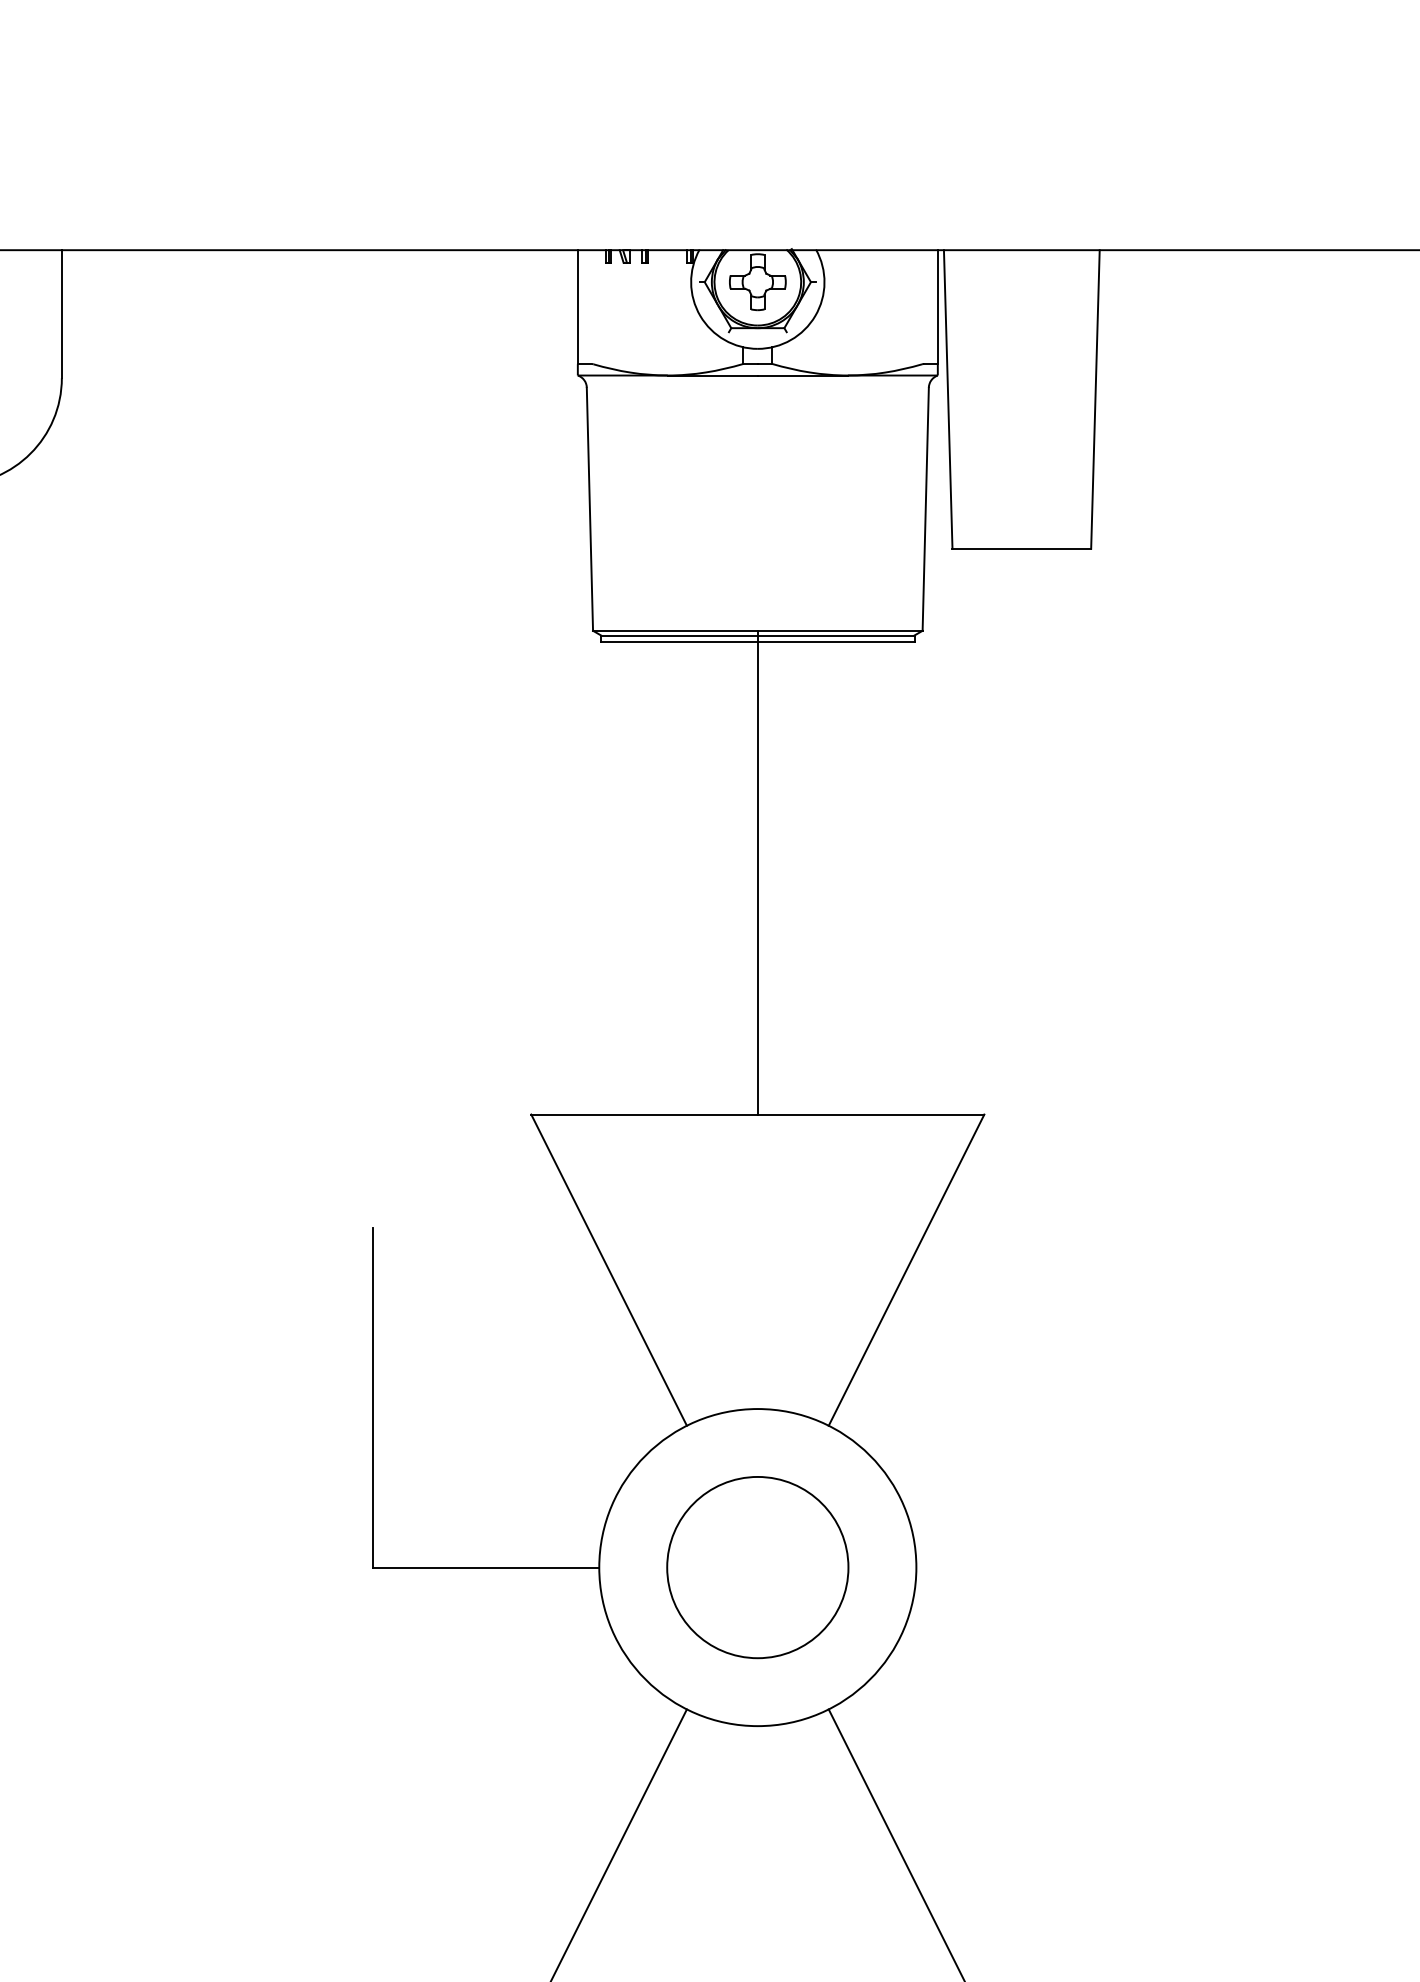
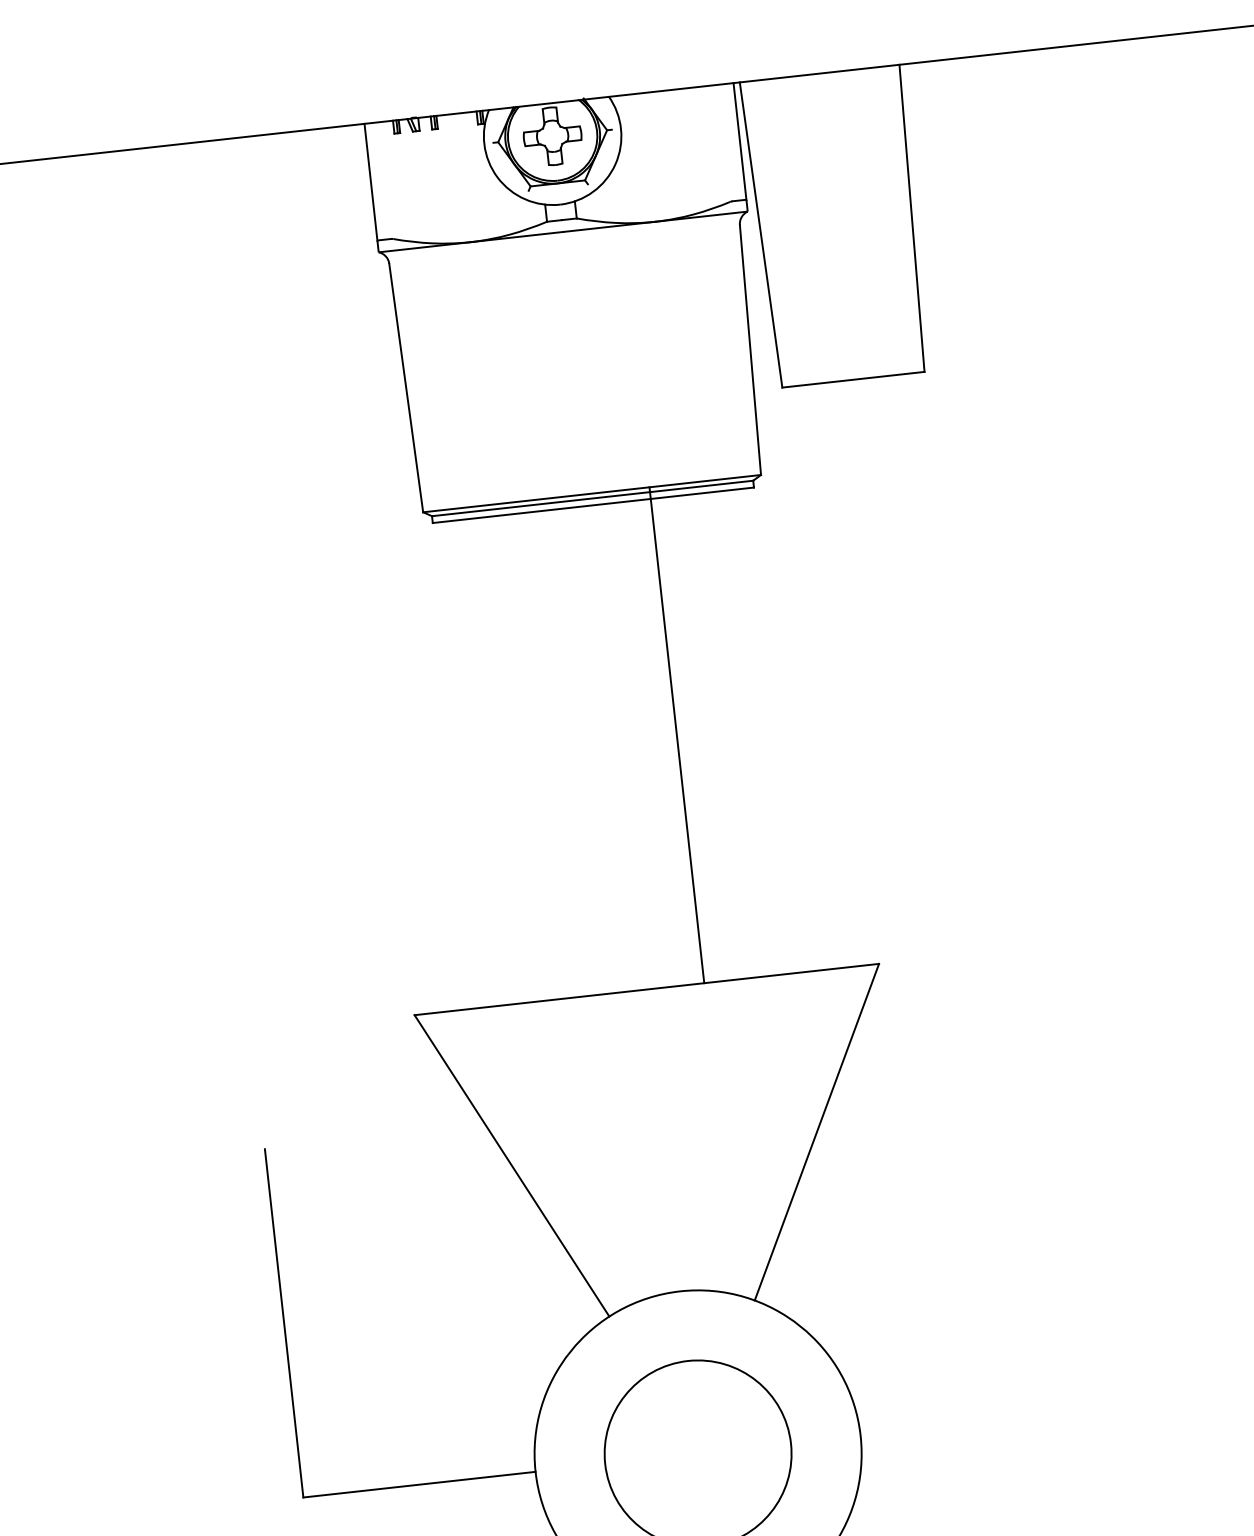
line: (757, 872) -> (676, 735), moved

